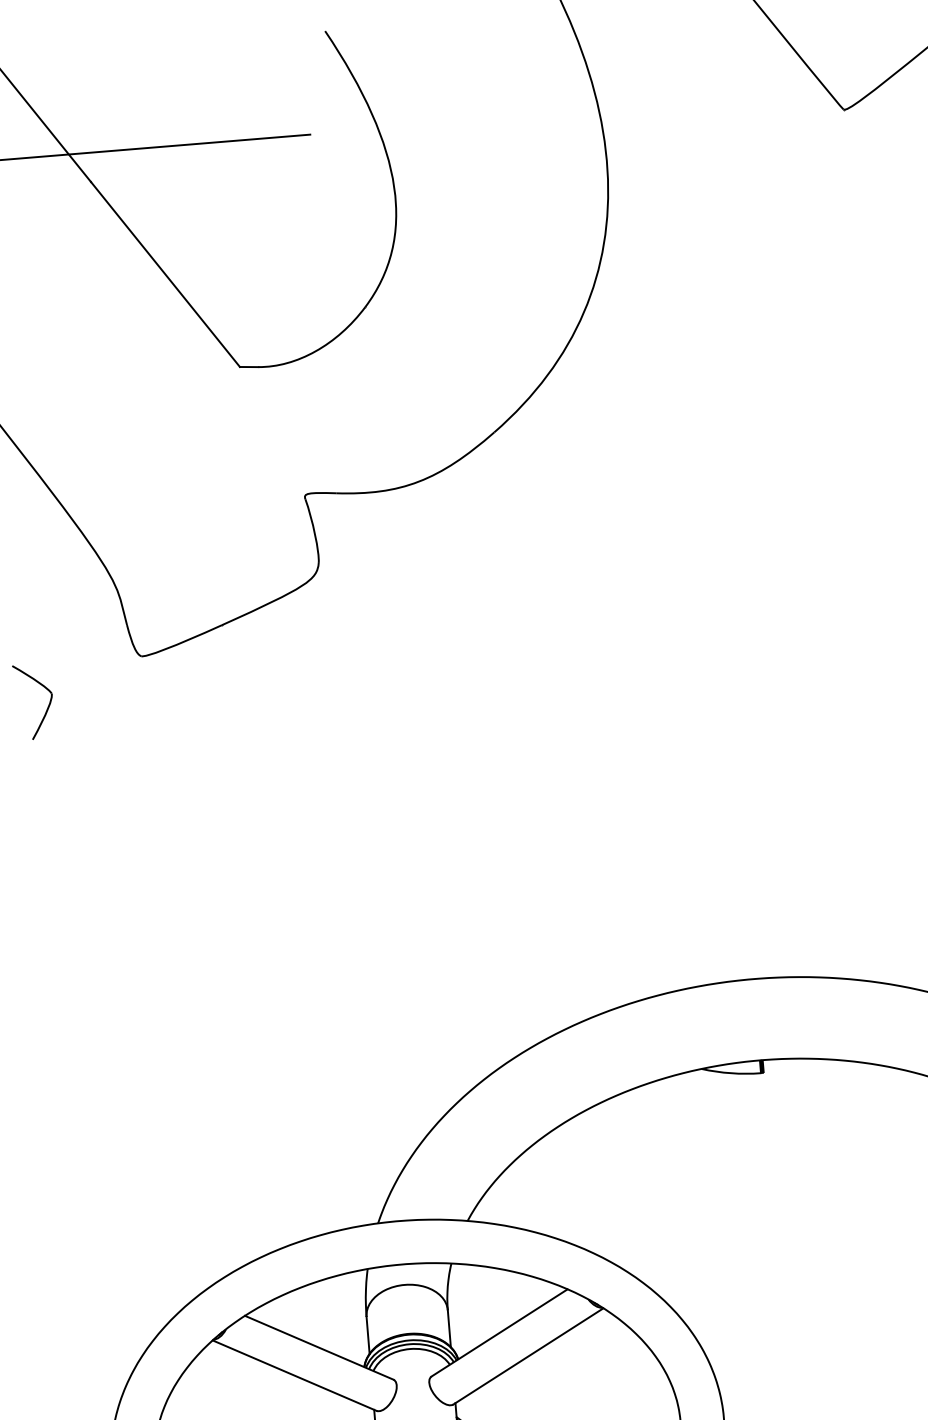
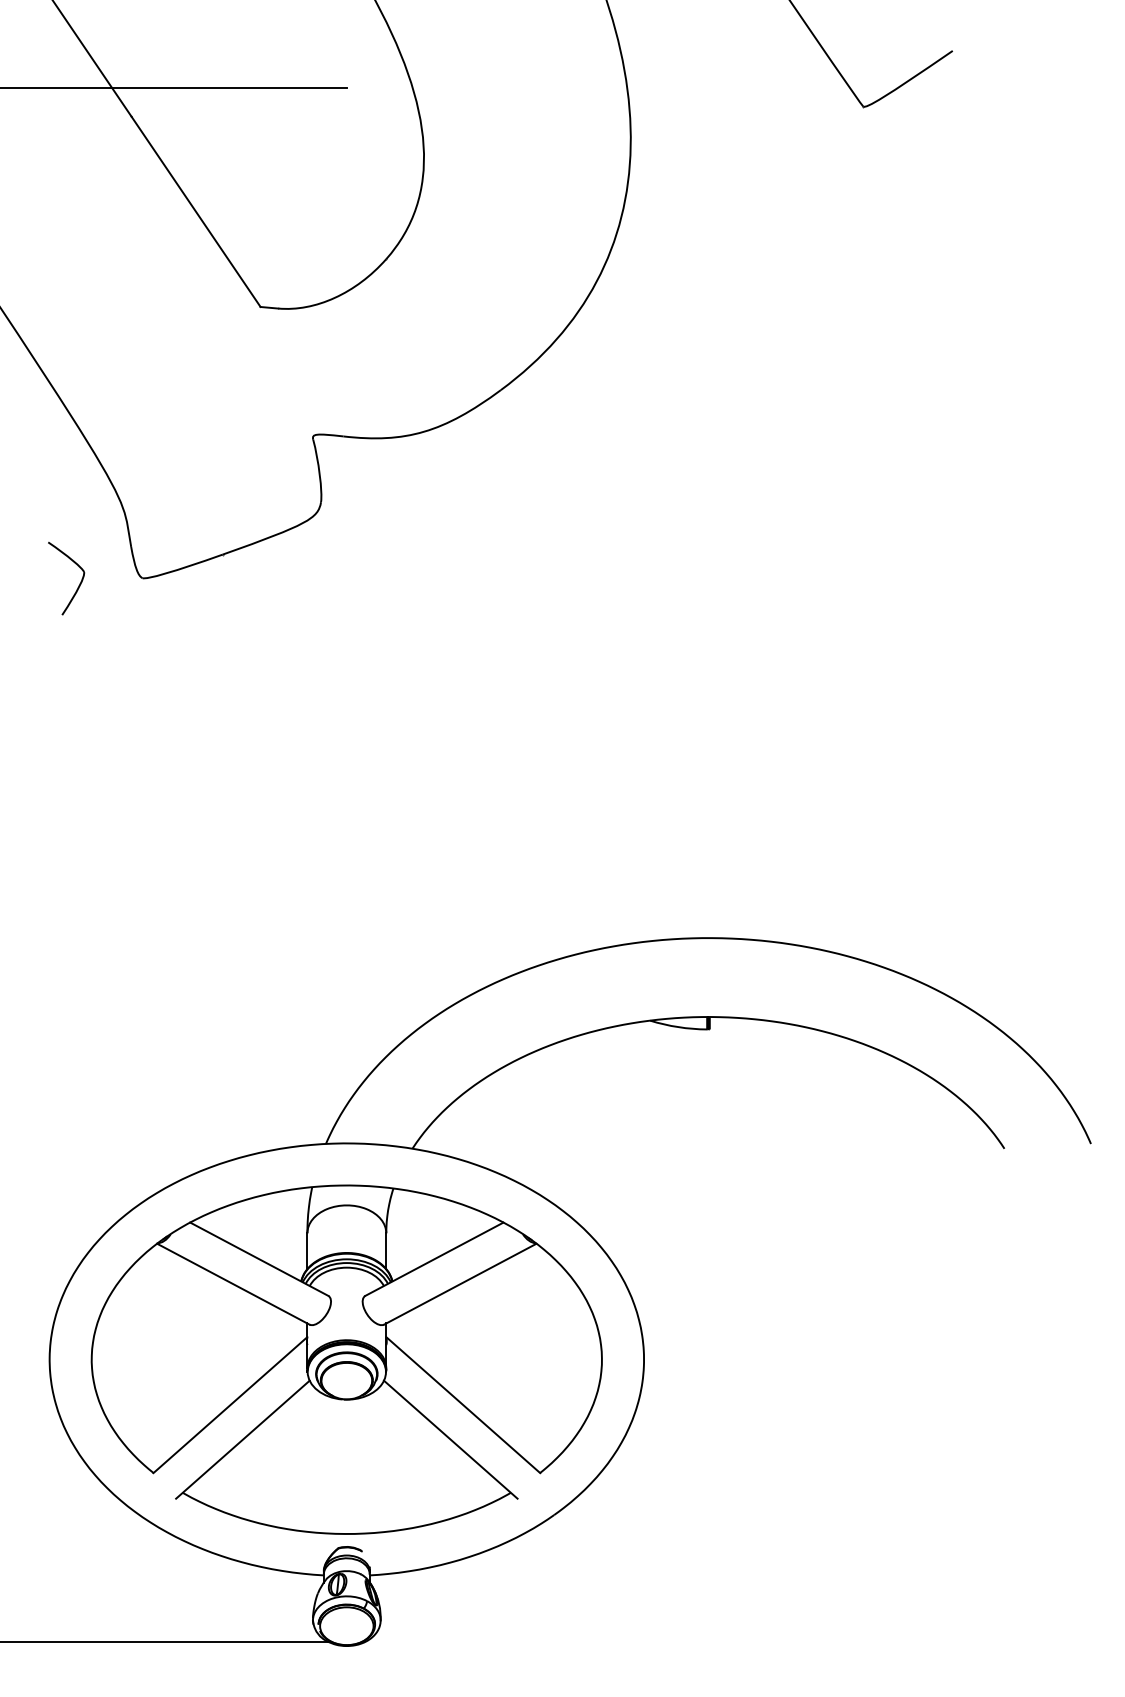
part: (47, 707) -> (78, 585), moved

